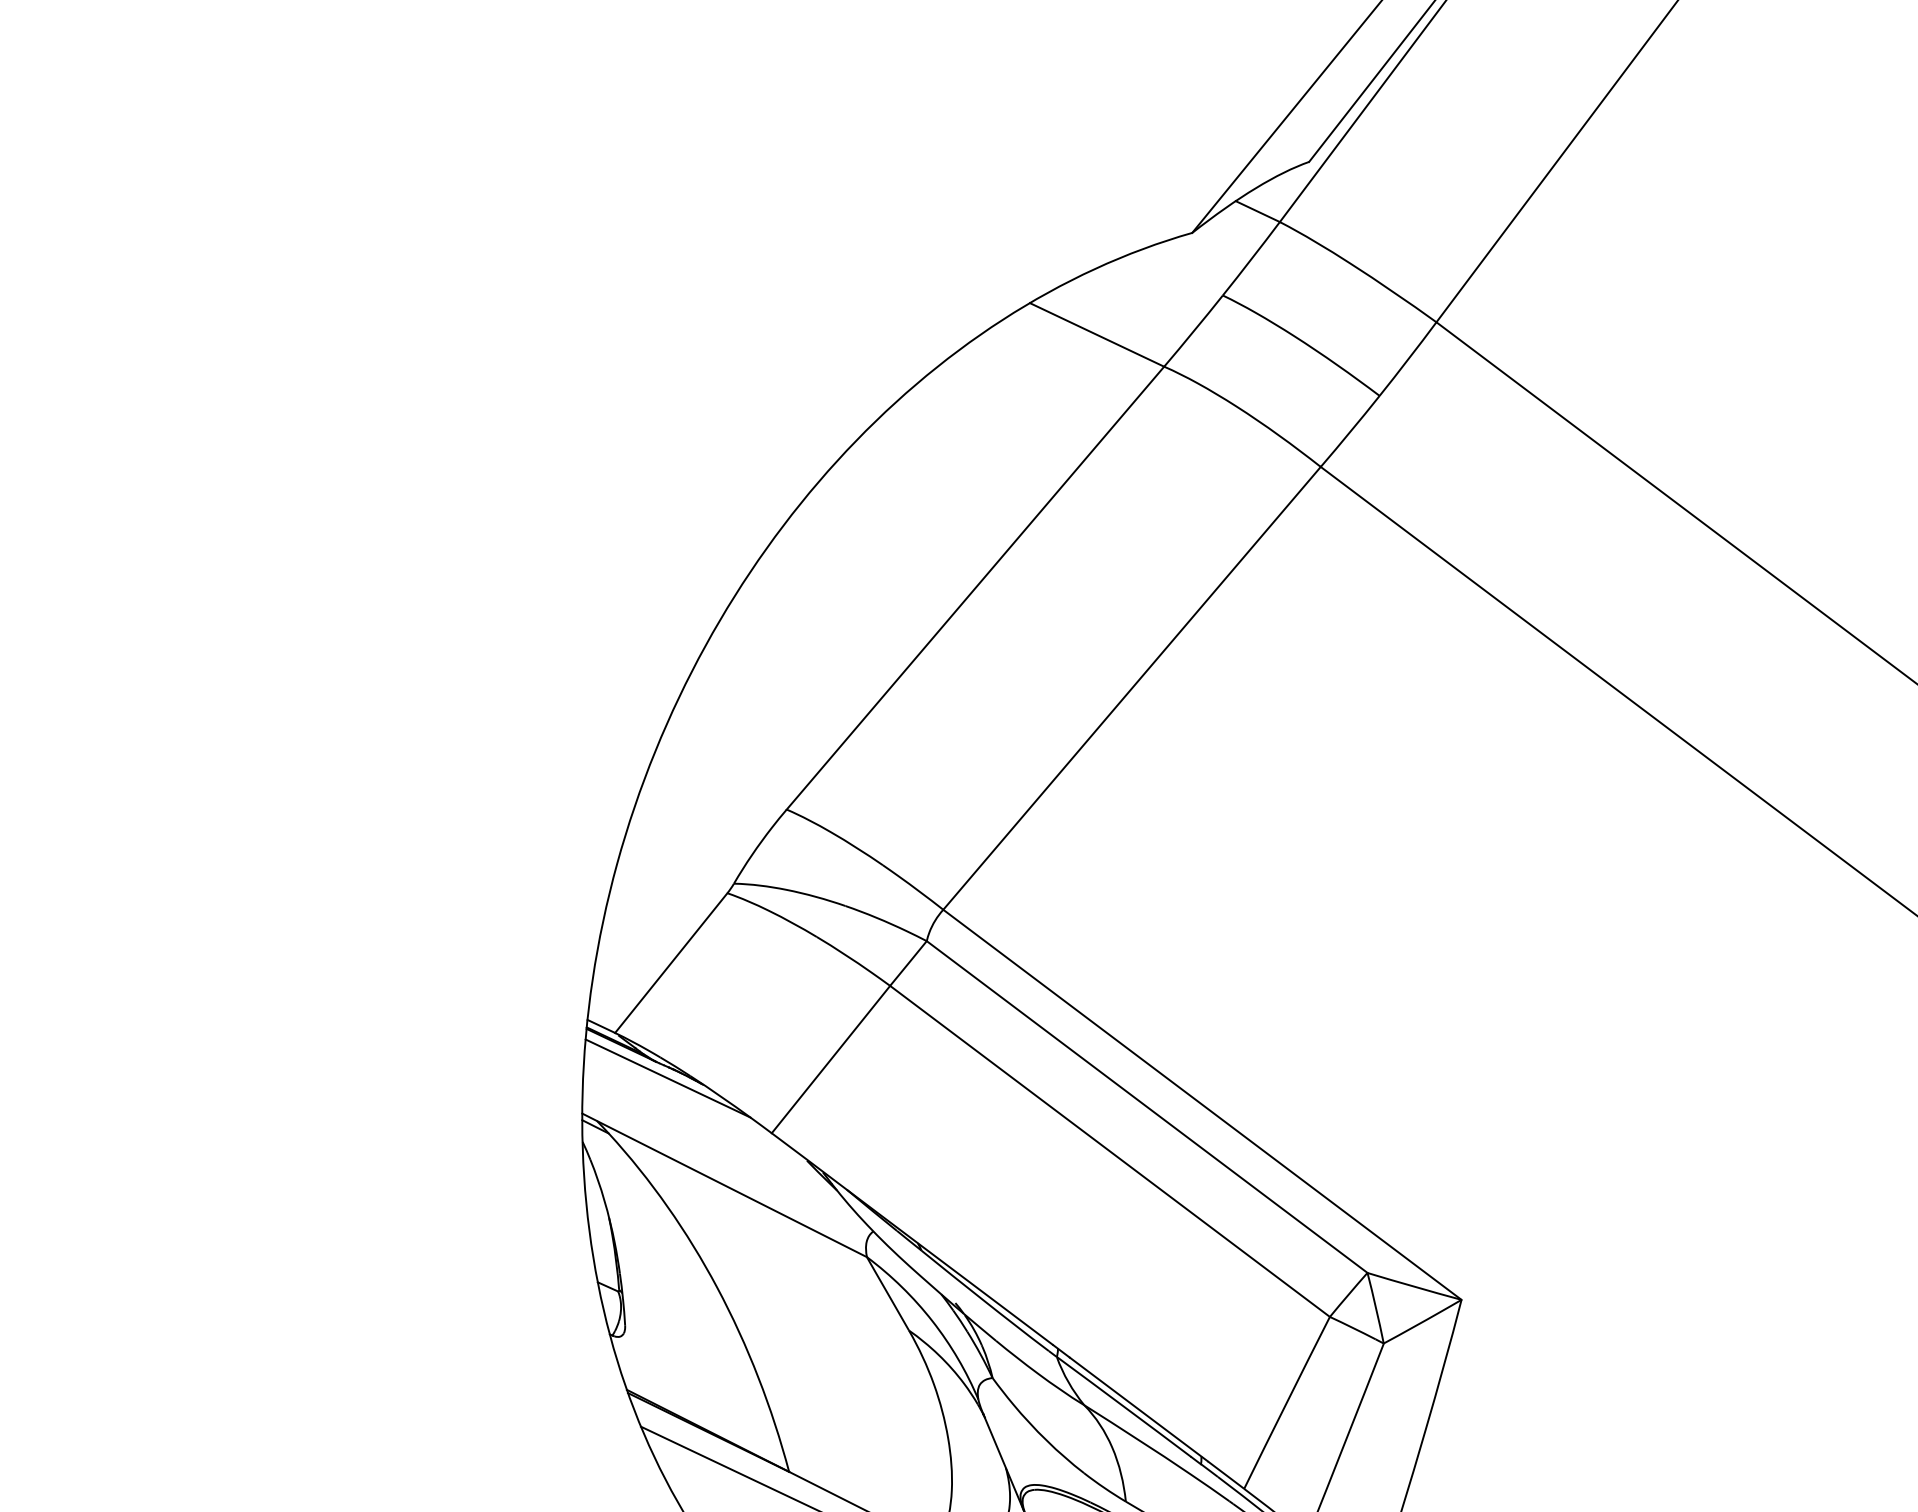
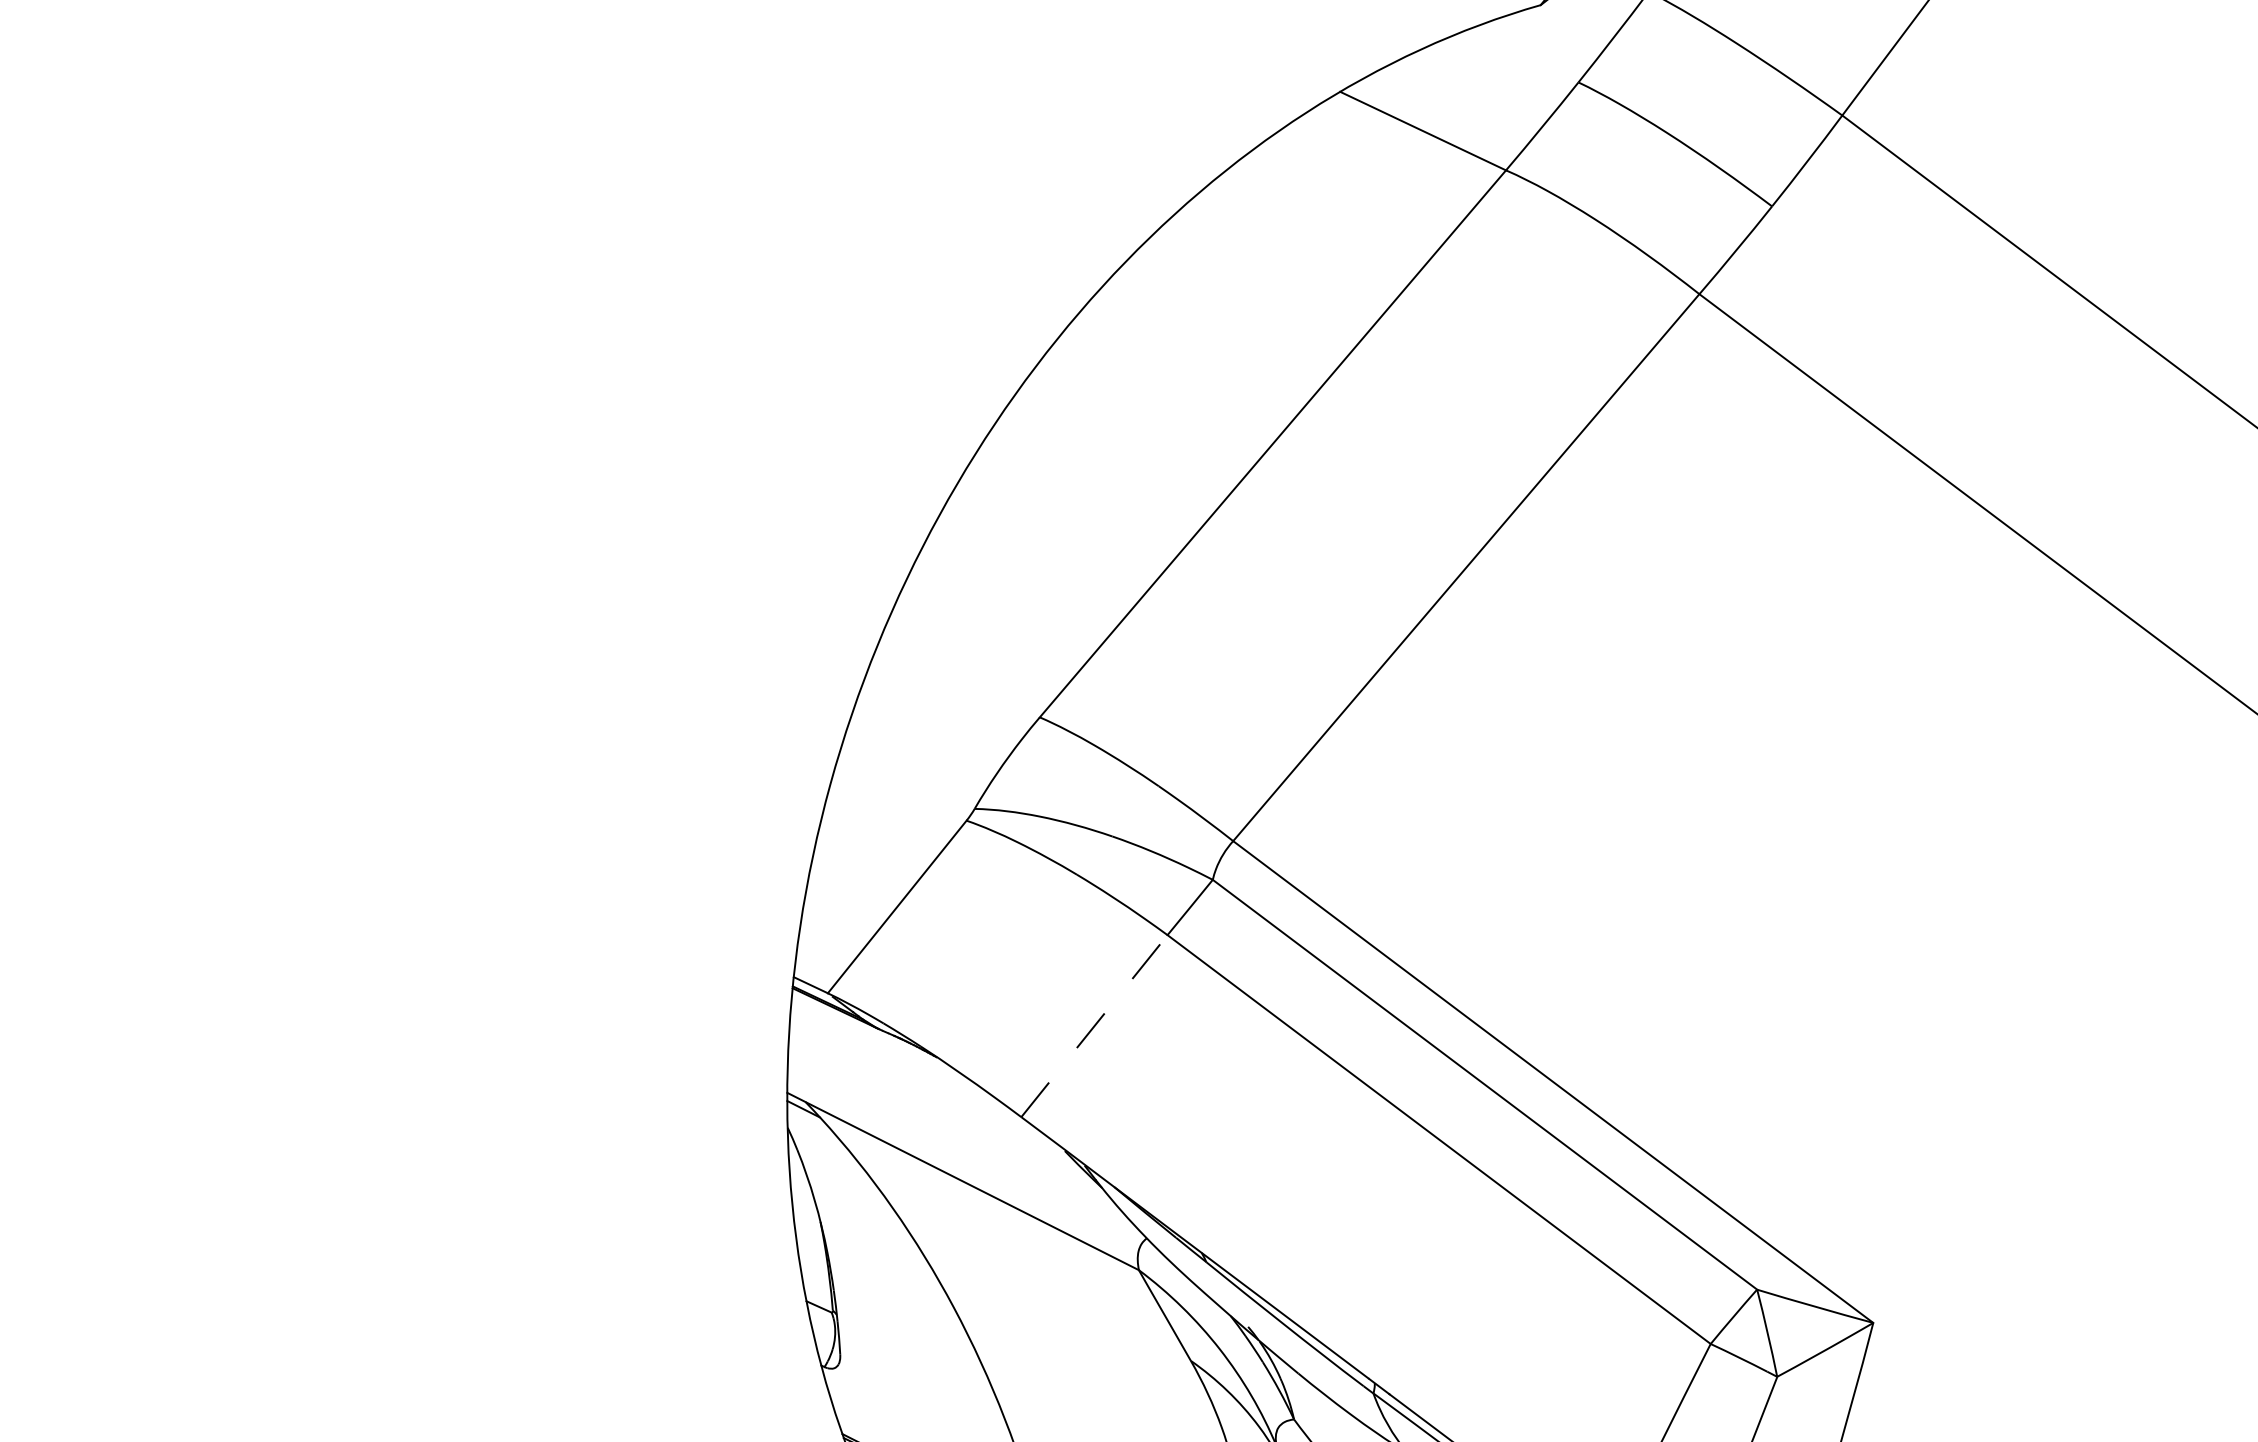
line: (830, 1059) -> (1093, 1026), solid -> dashed
line: (667, 1078) -> (892, 1049), removed

